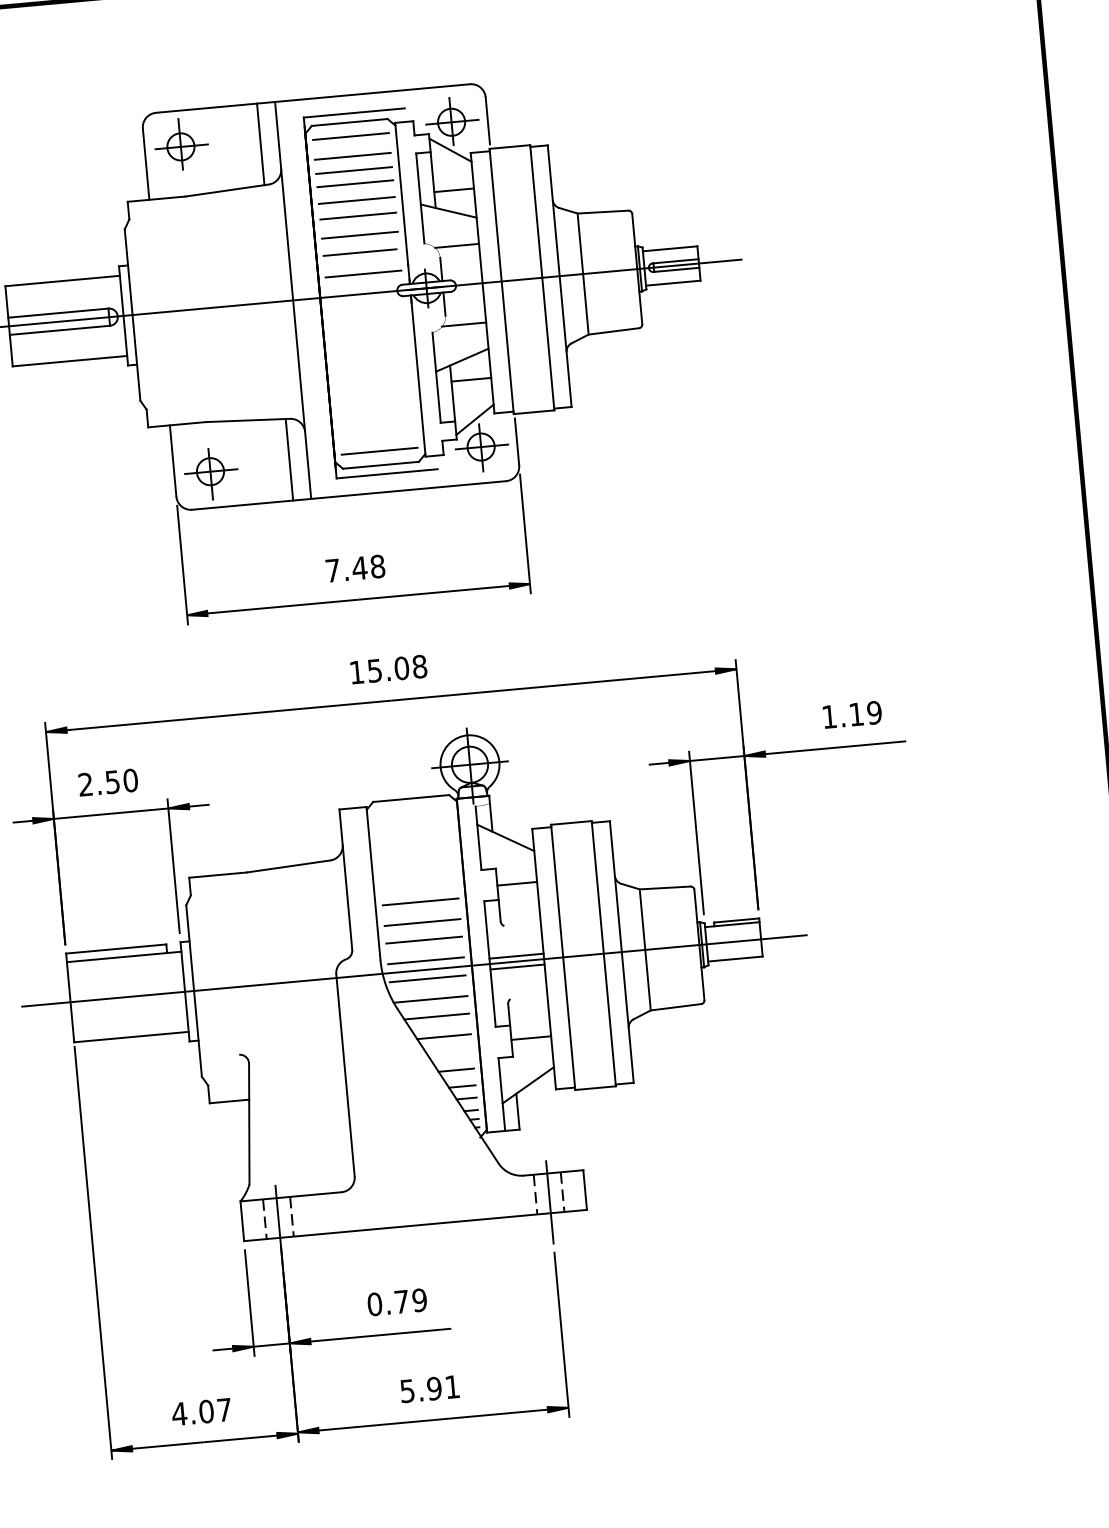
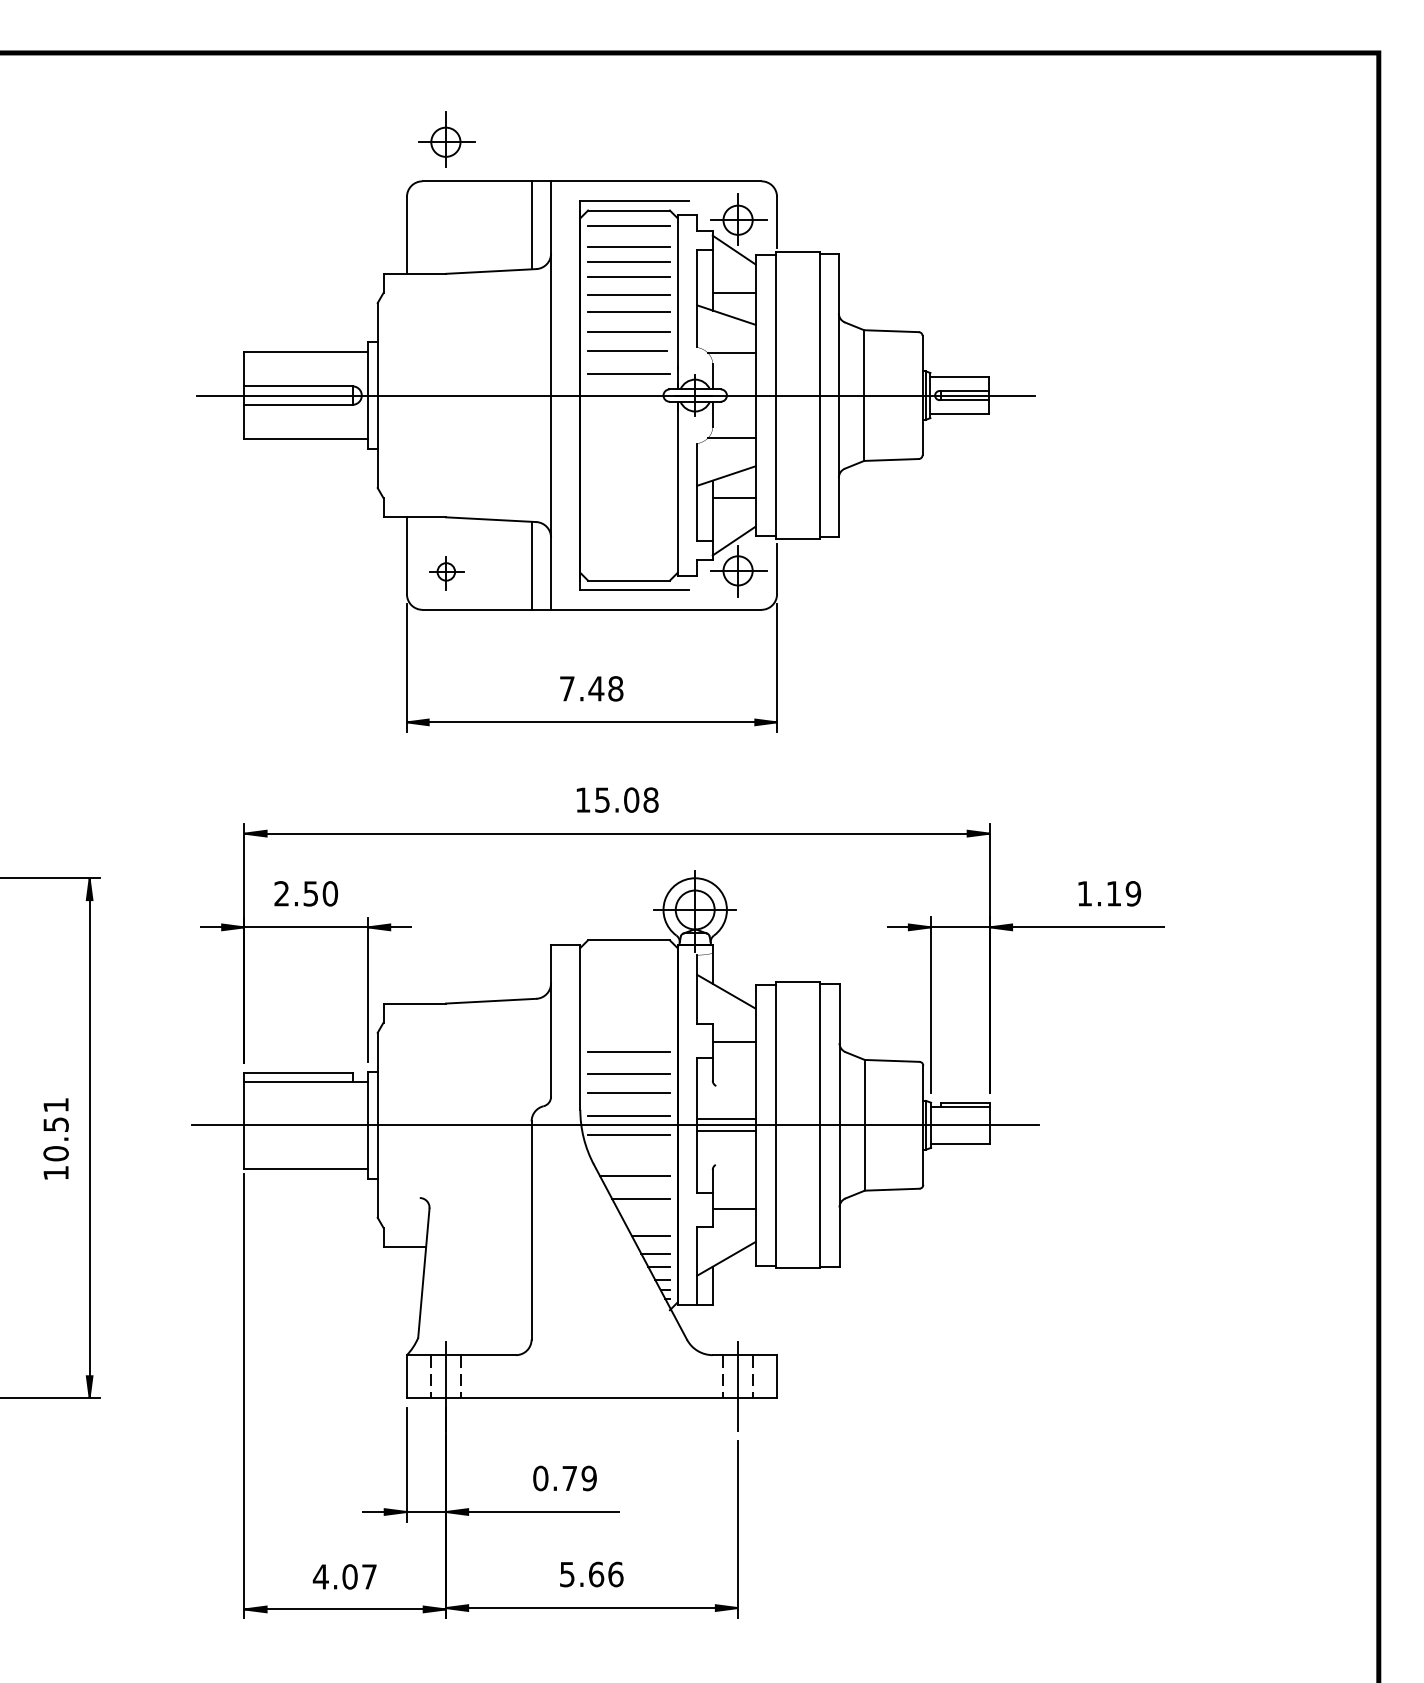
part: (181, 144) -> (446, 139), moved
line: (379, 451) -> (628, 565), removed
part: (211, 474) -> (446, 573), size x0.6
line: (430, 999) -> (629, 1157), removed
text: (442, 1387) -> (605, 1574), 5.91 -> 5.66

